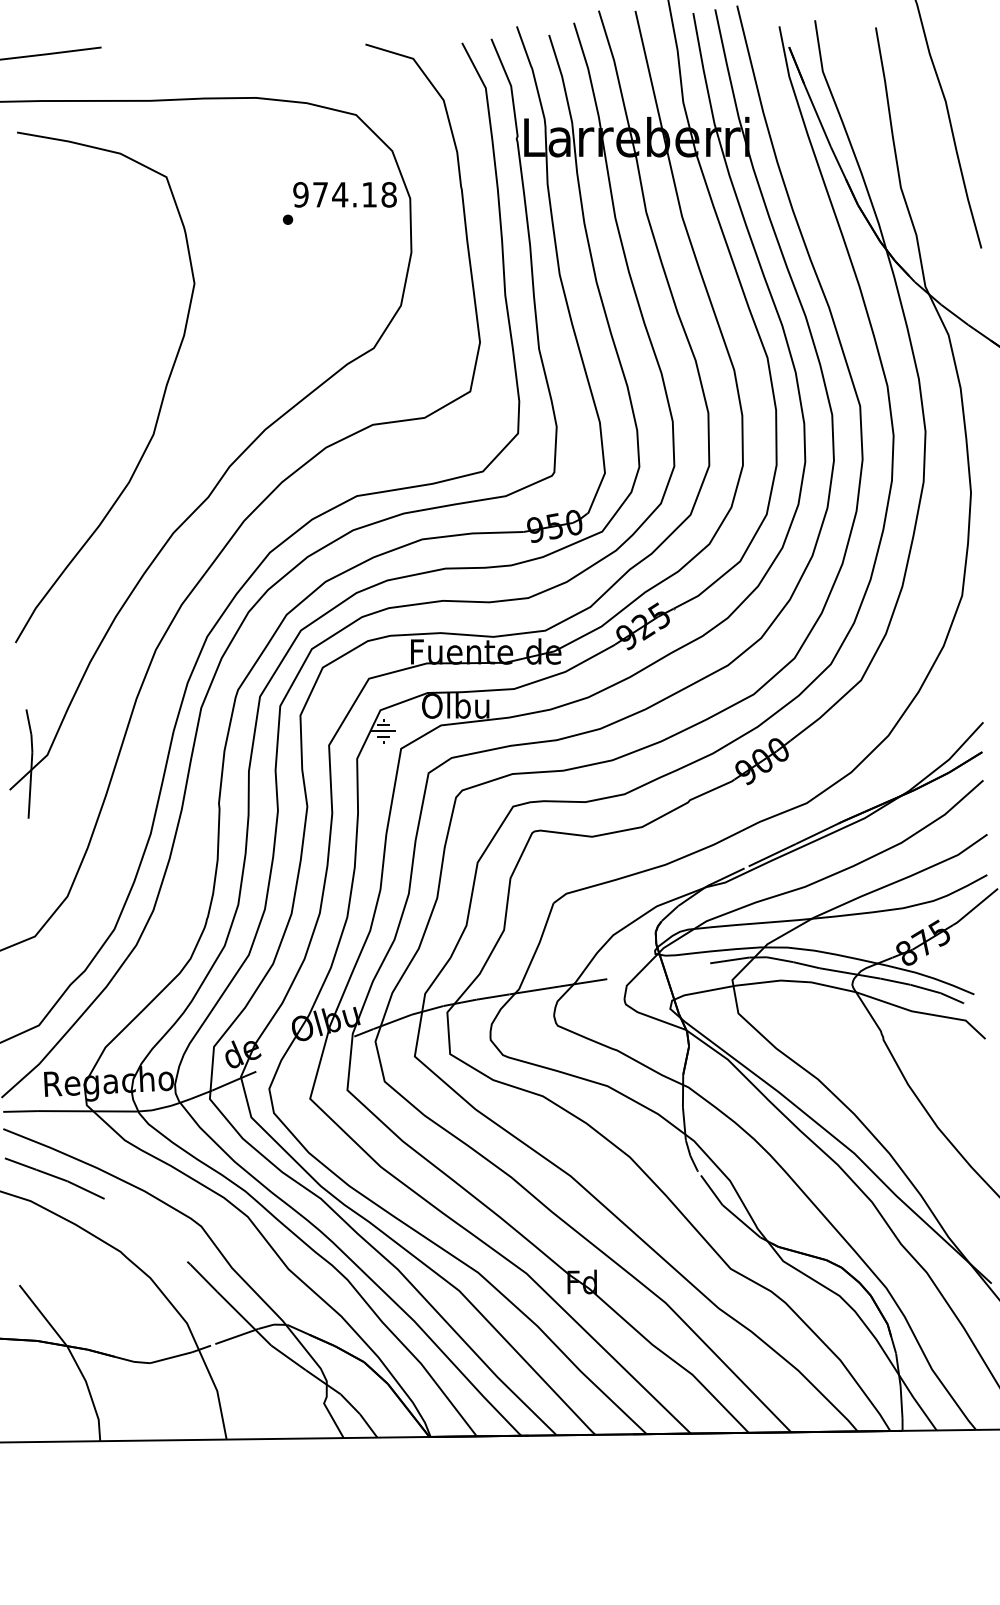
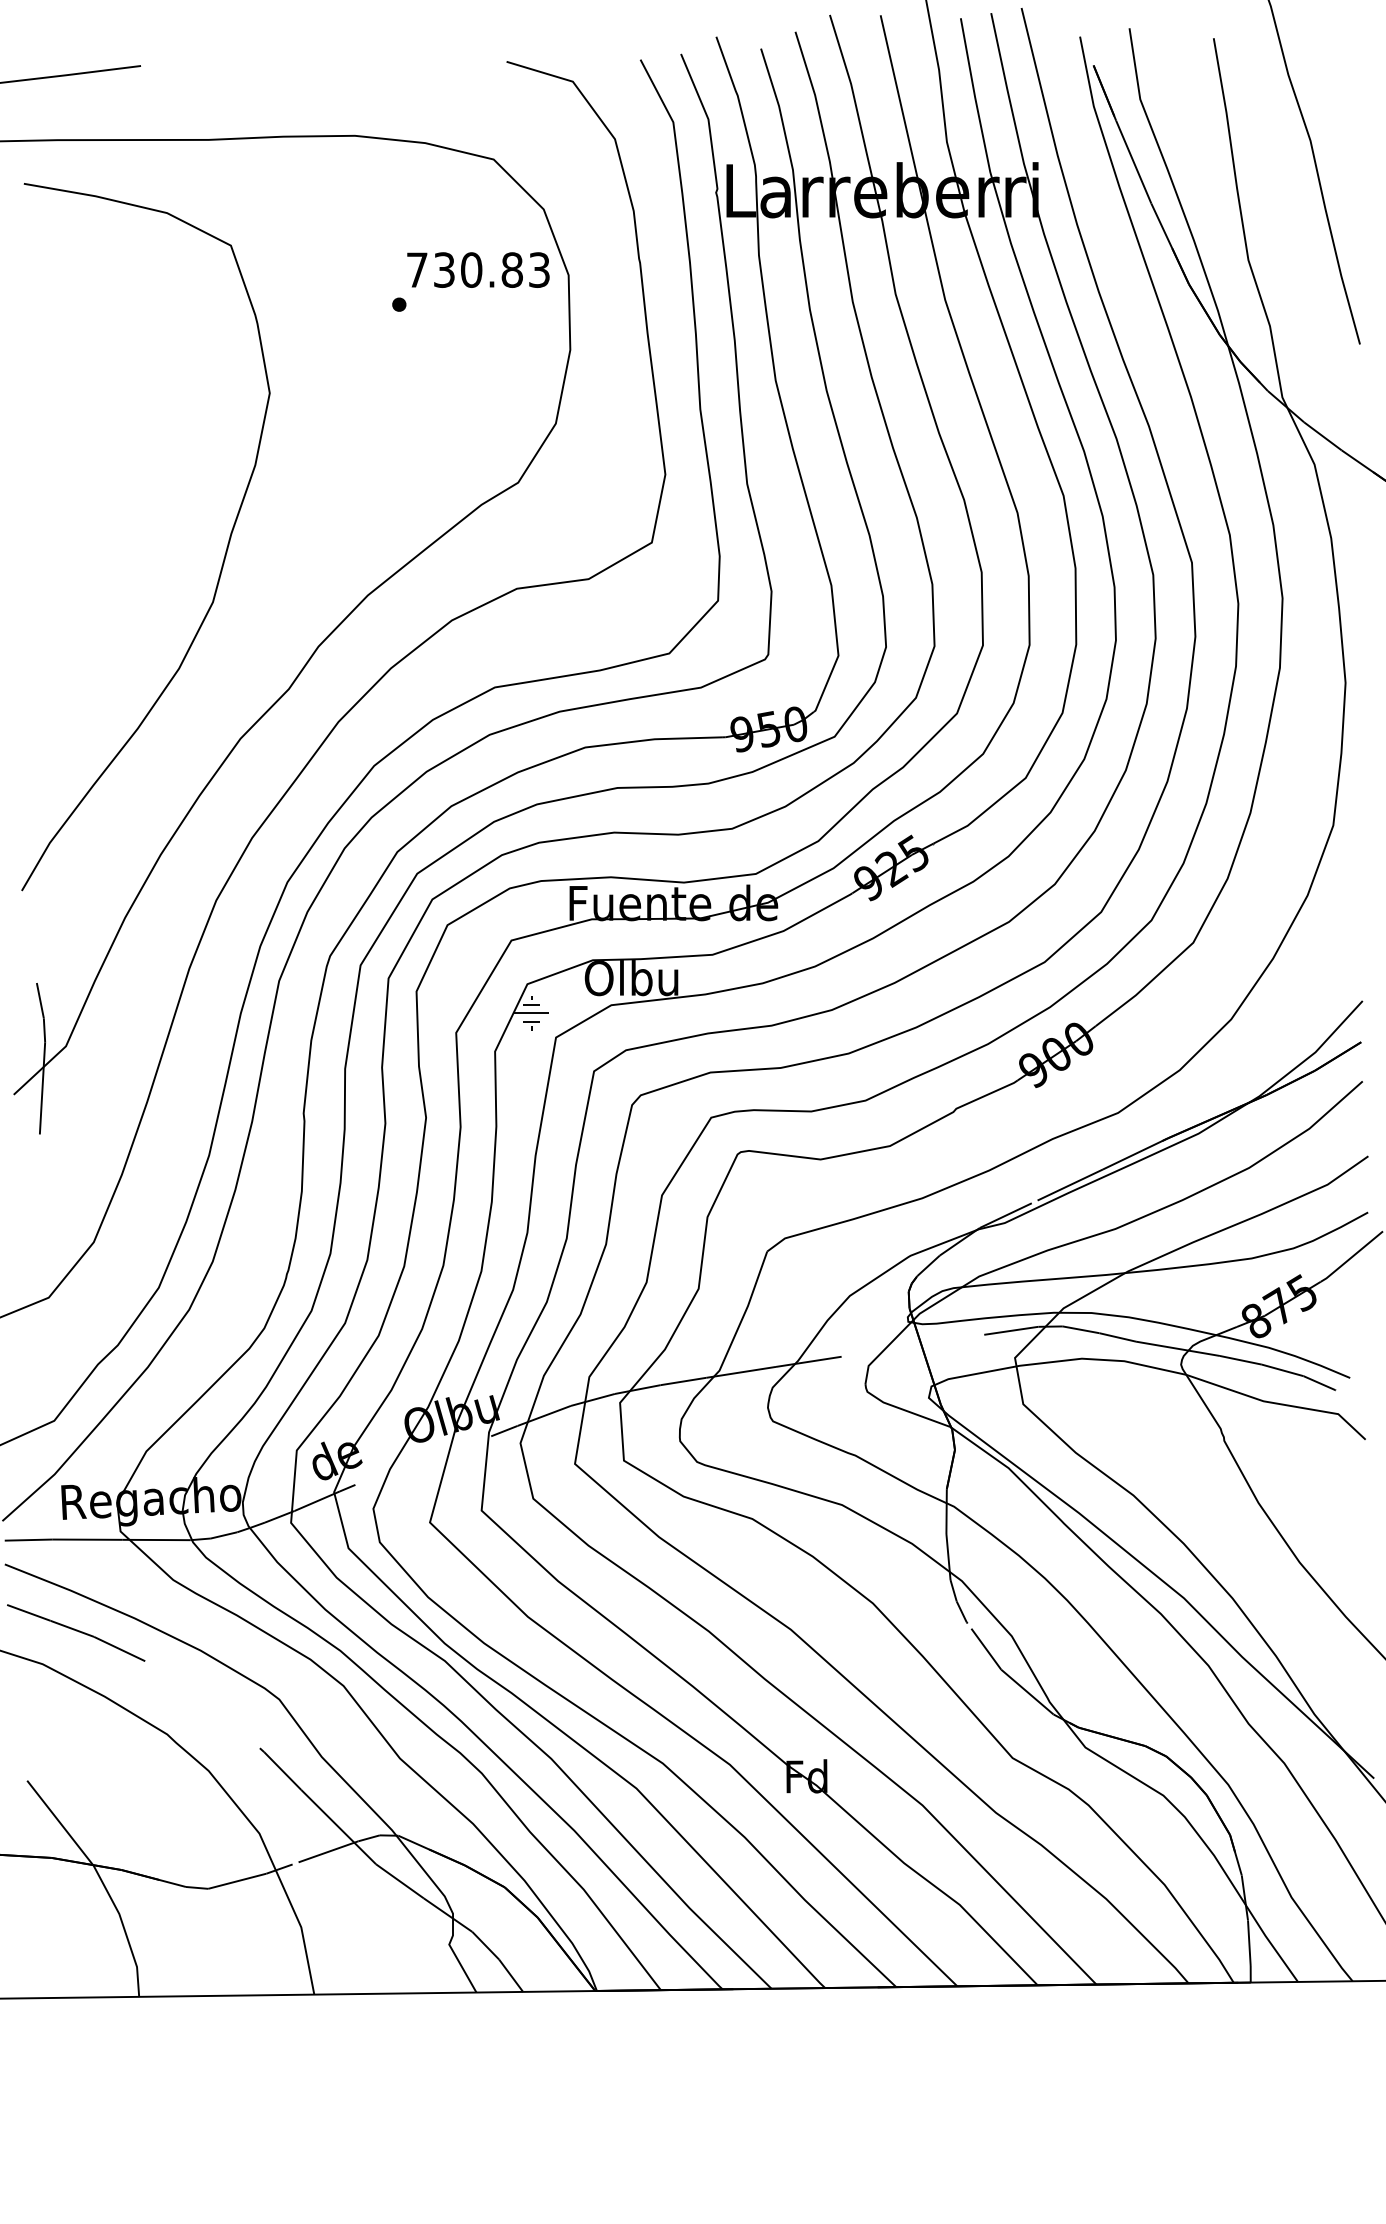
text: (345, 194) -> (478, 269), 974.18 -> 730.83

